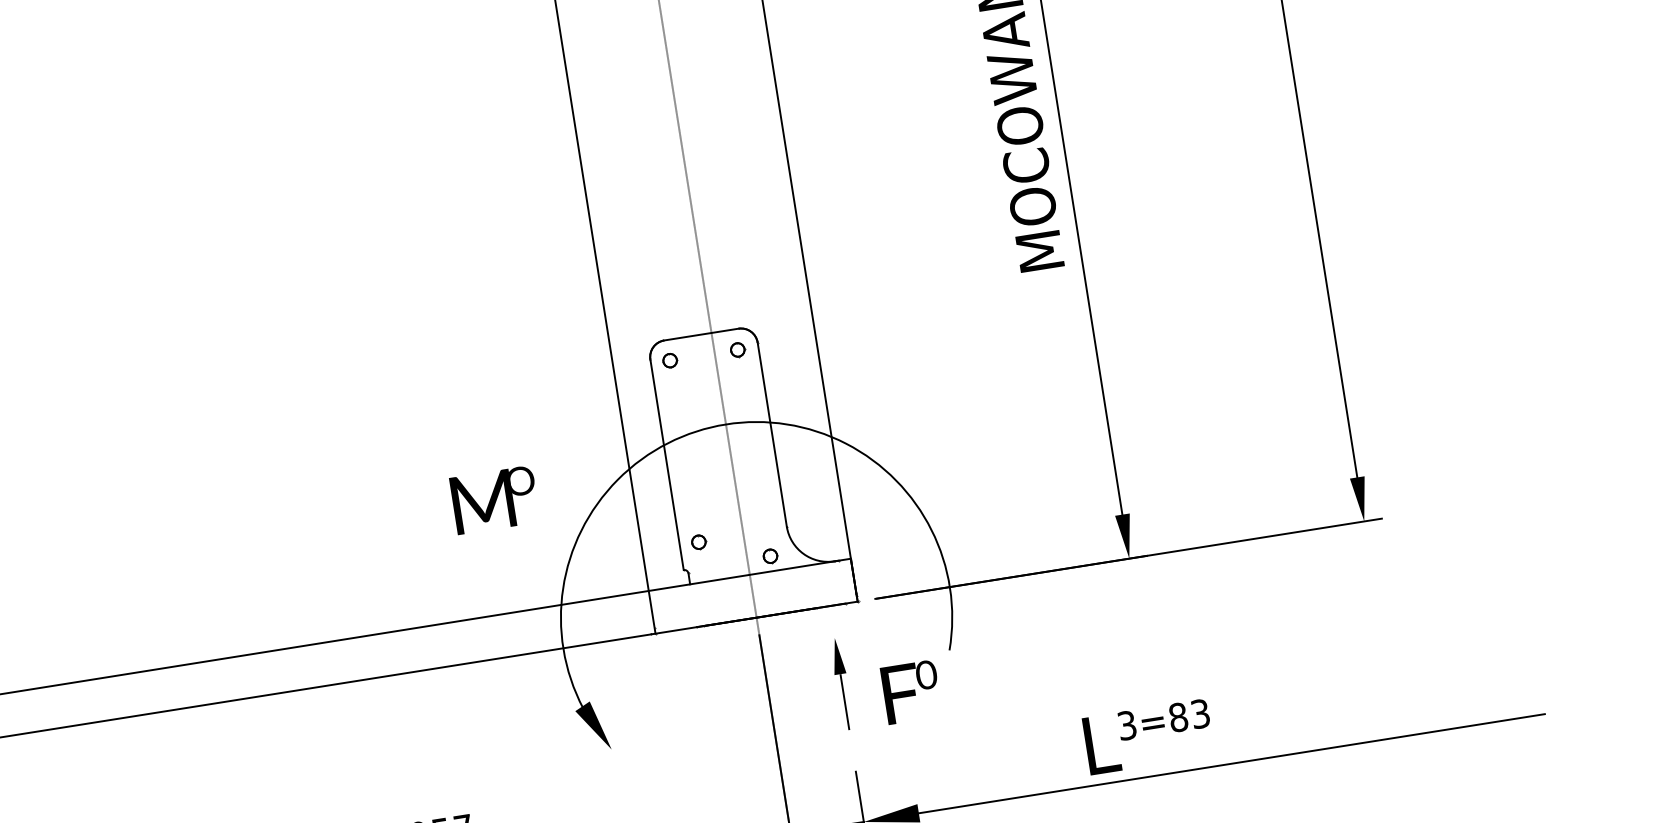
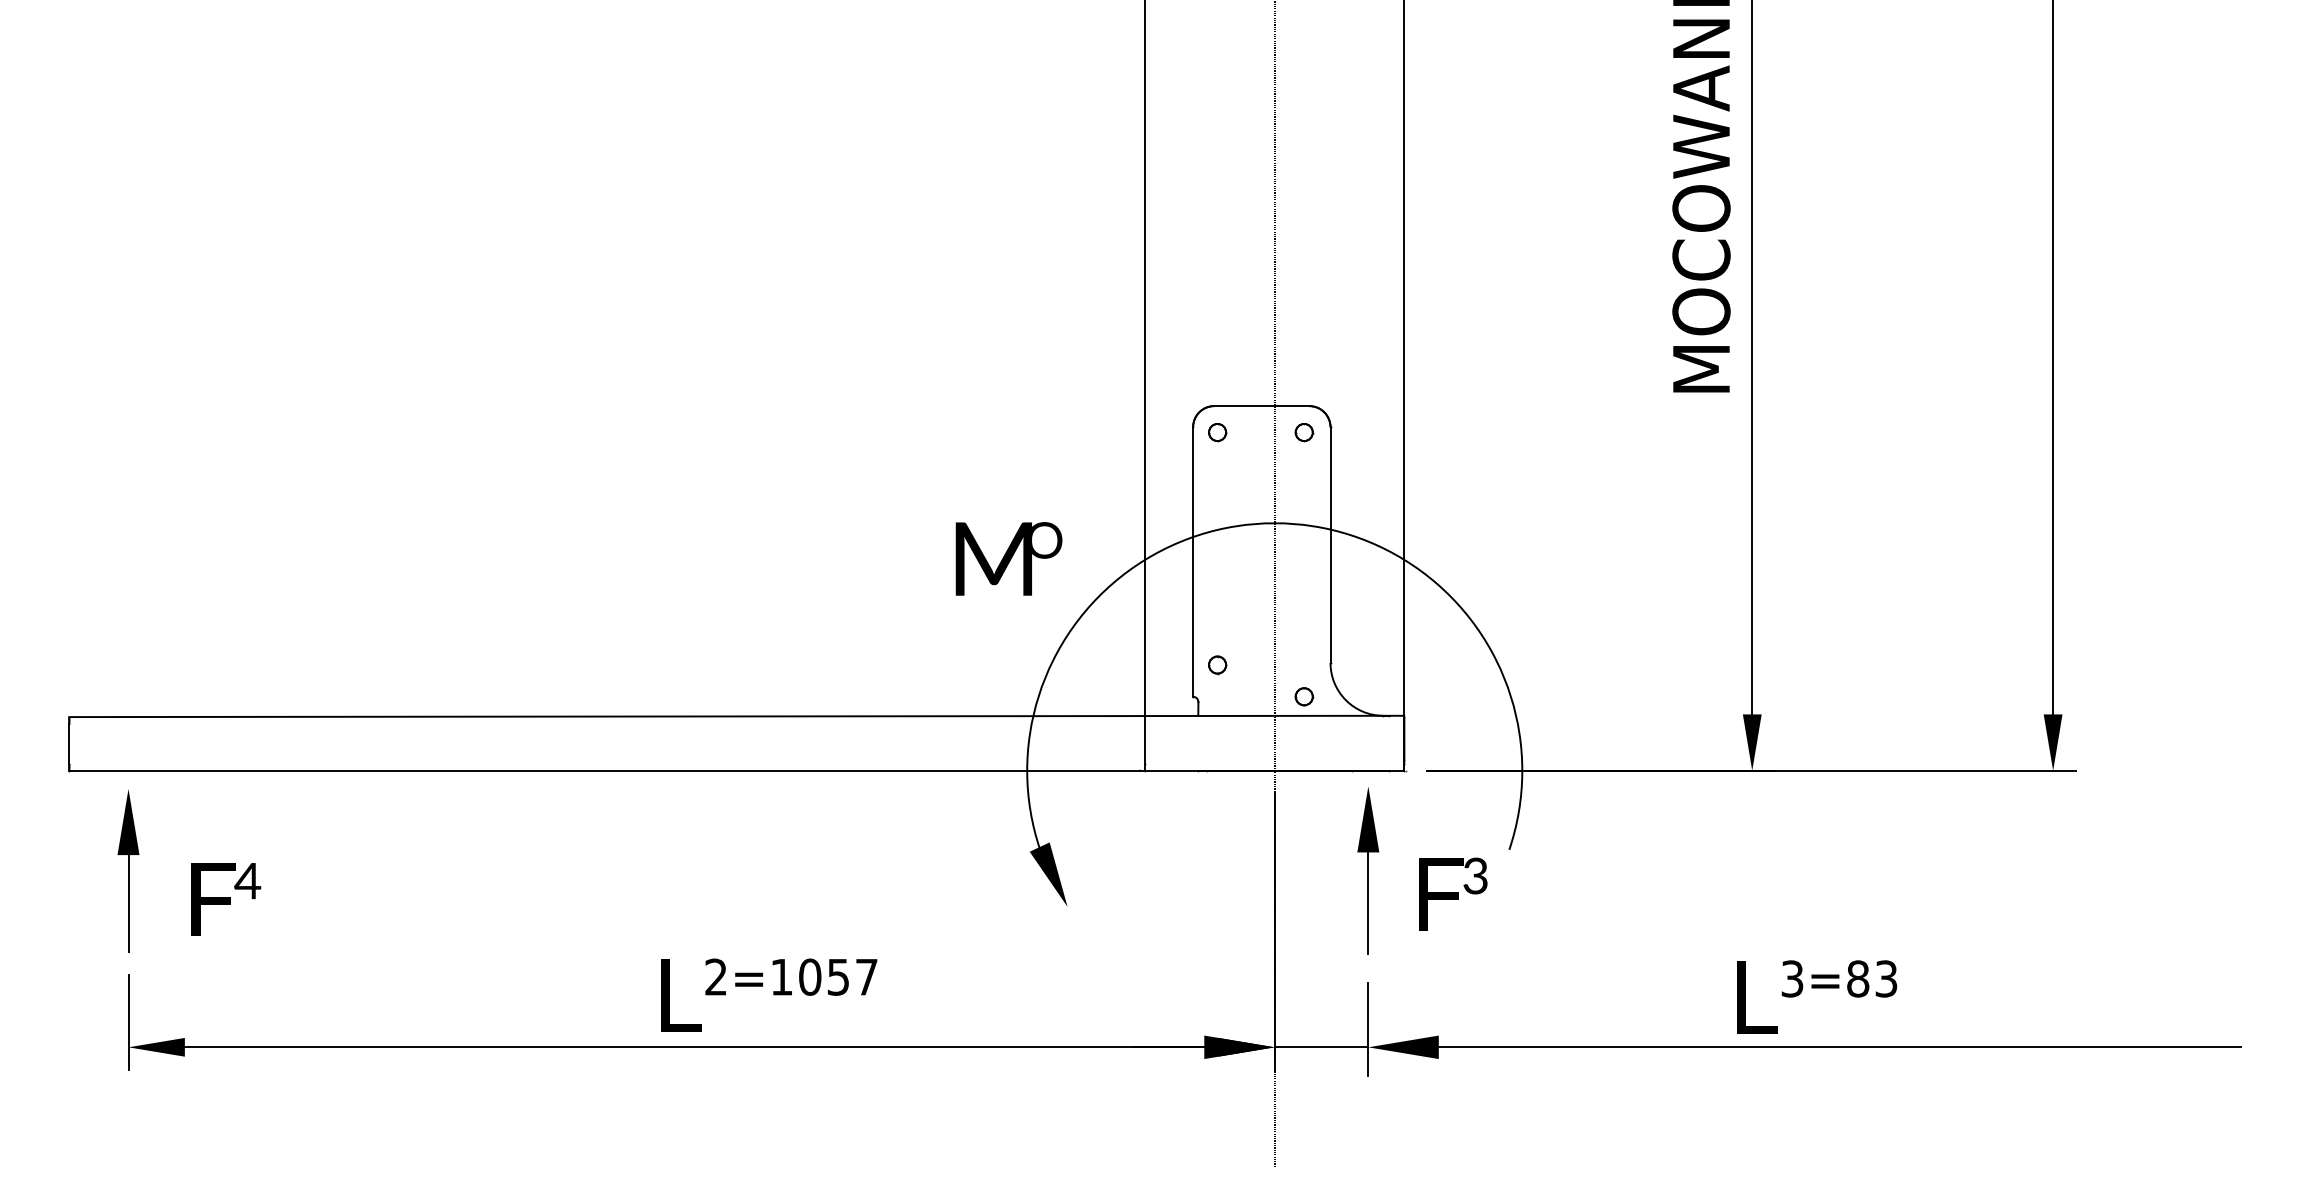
text: (494, 499) -> (1008, 558), moved
text: (926, 674) -> (1475, 875), 0 -> 3
part: (842, 683) -> (1368, 870), size x1.43
text: (1148, 736) -> (1817, 996), moved

